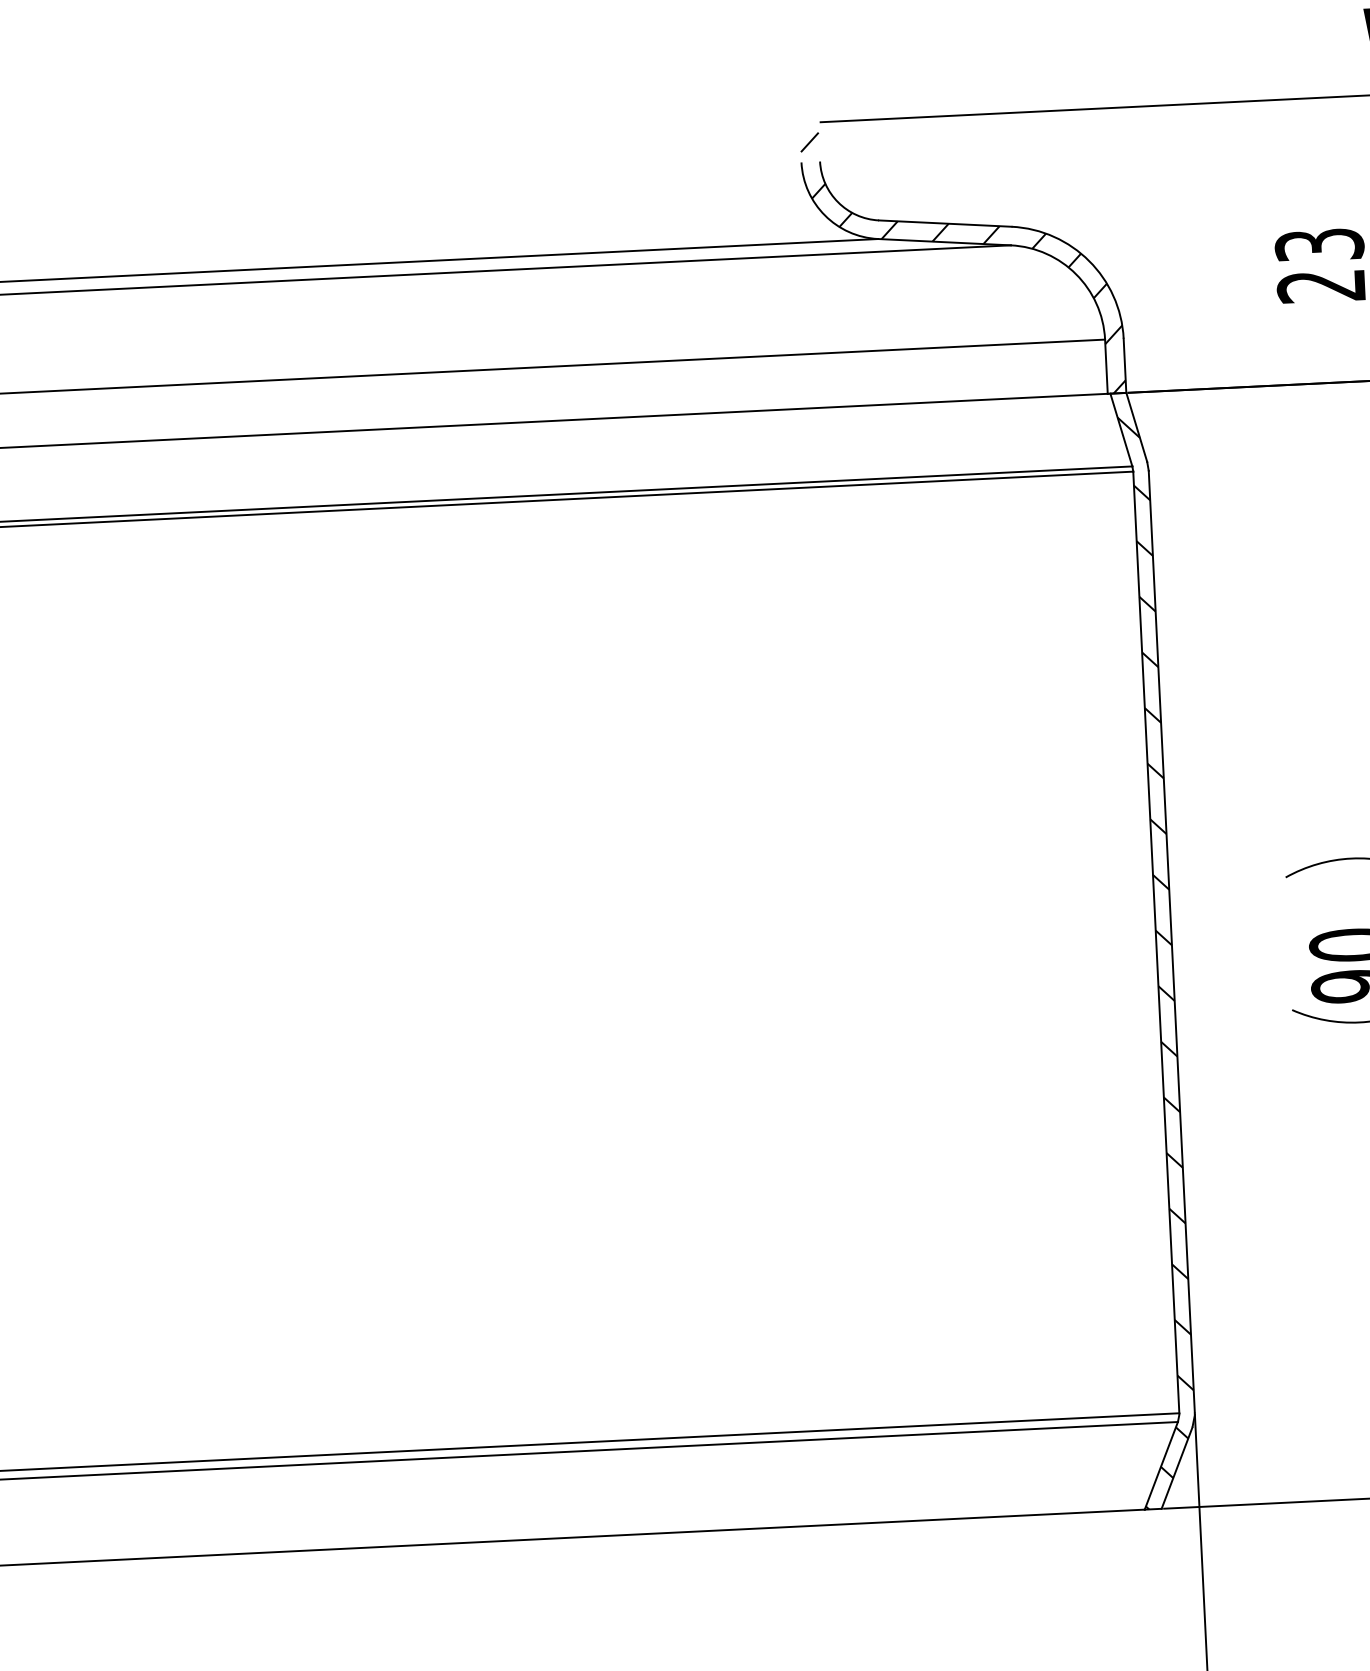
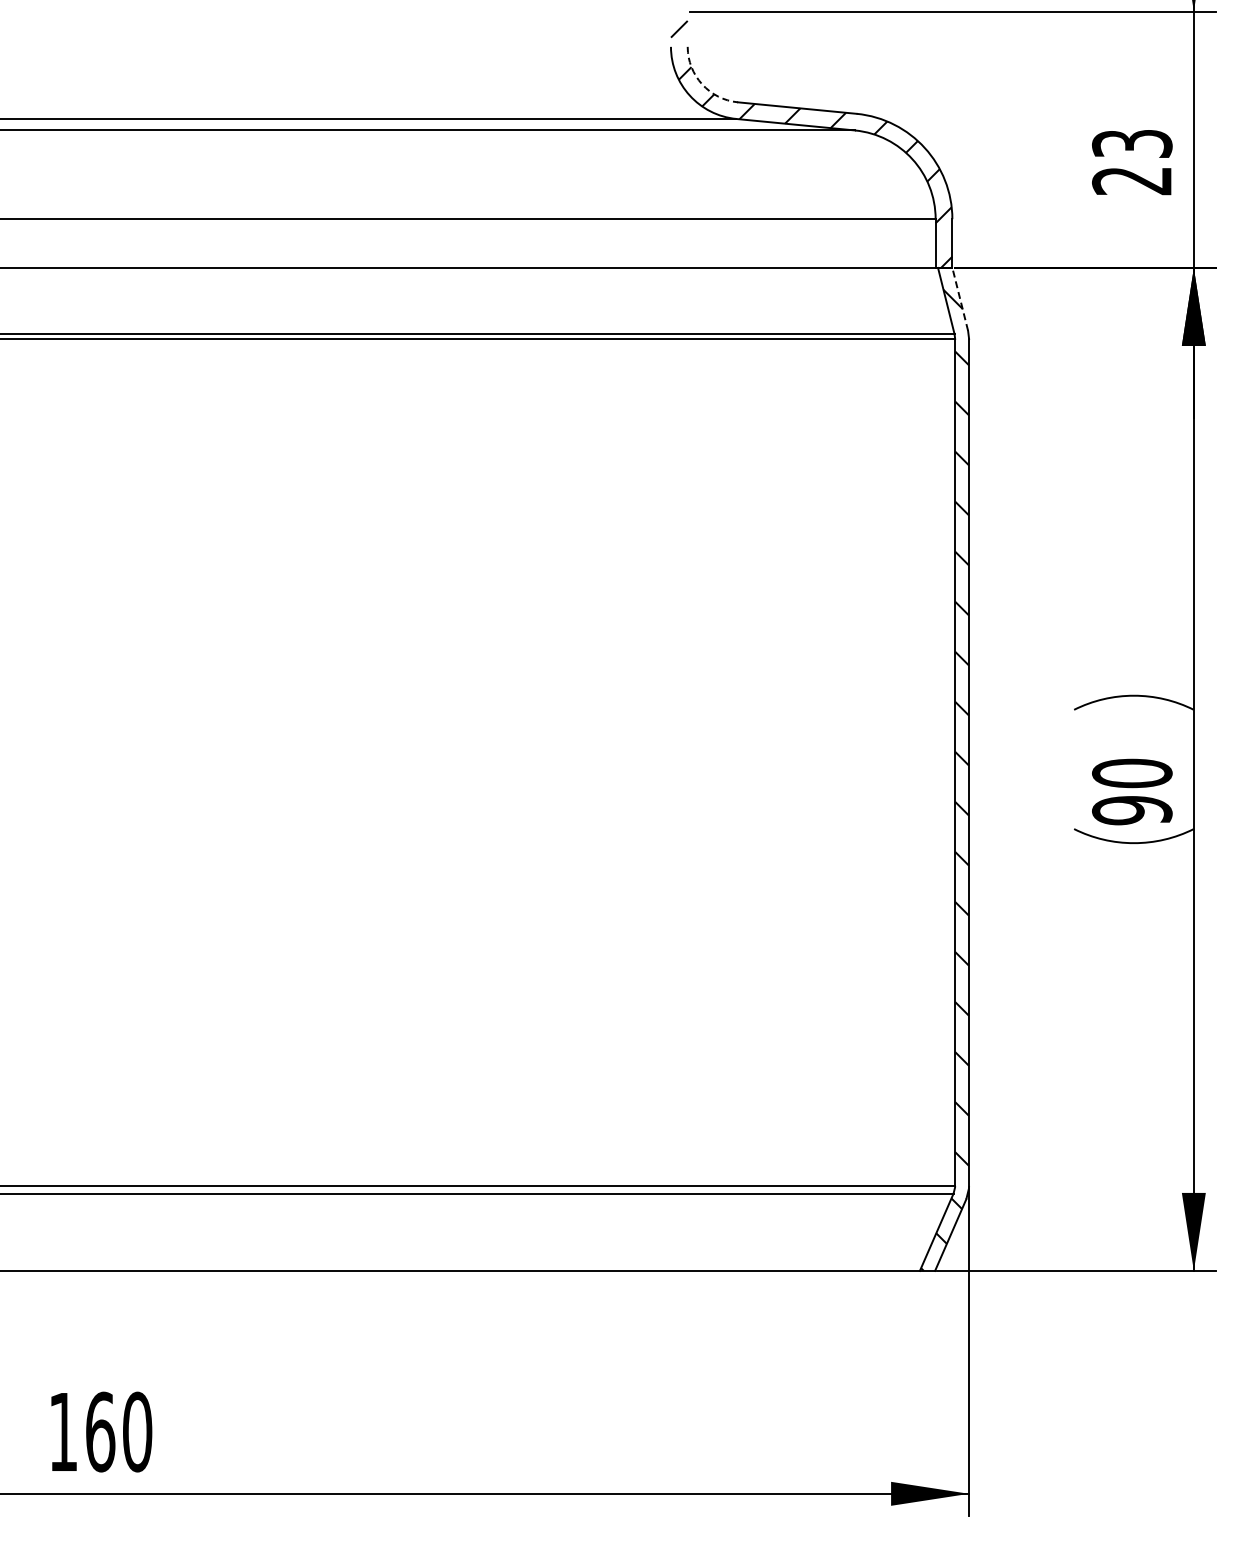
arc: (838, 202) -> (702, 84), solid -> dashed
line: (1137, 426) -> (960, 298), solid -> dashed

